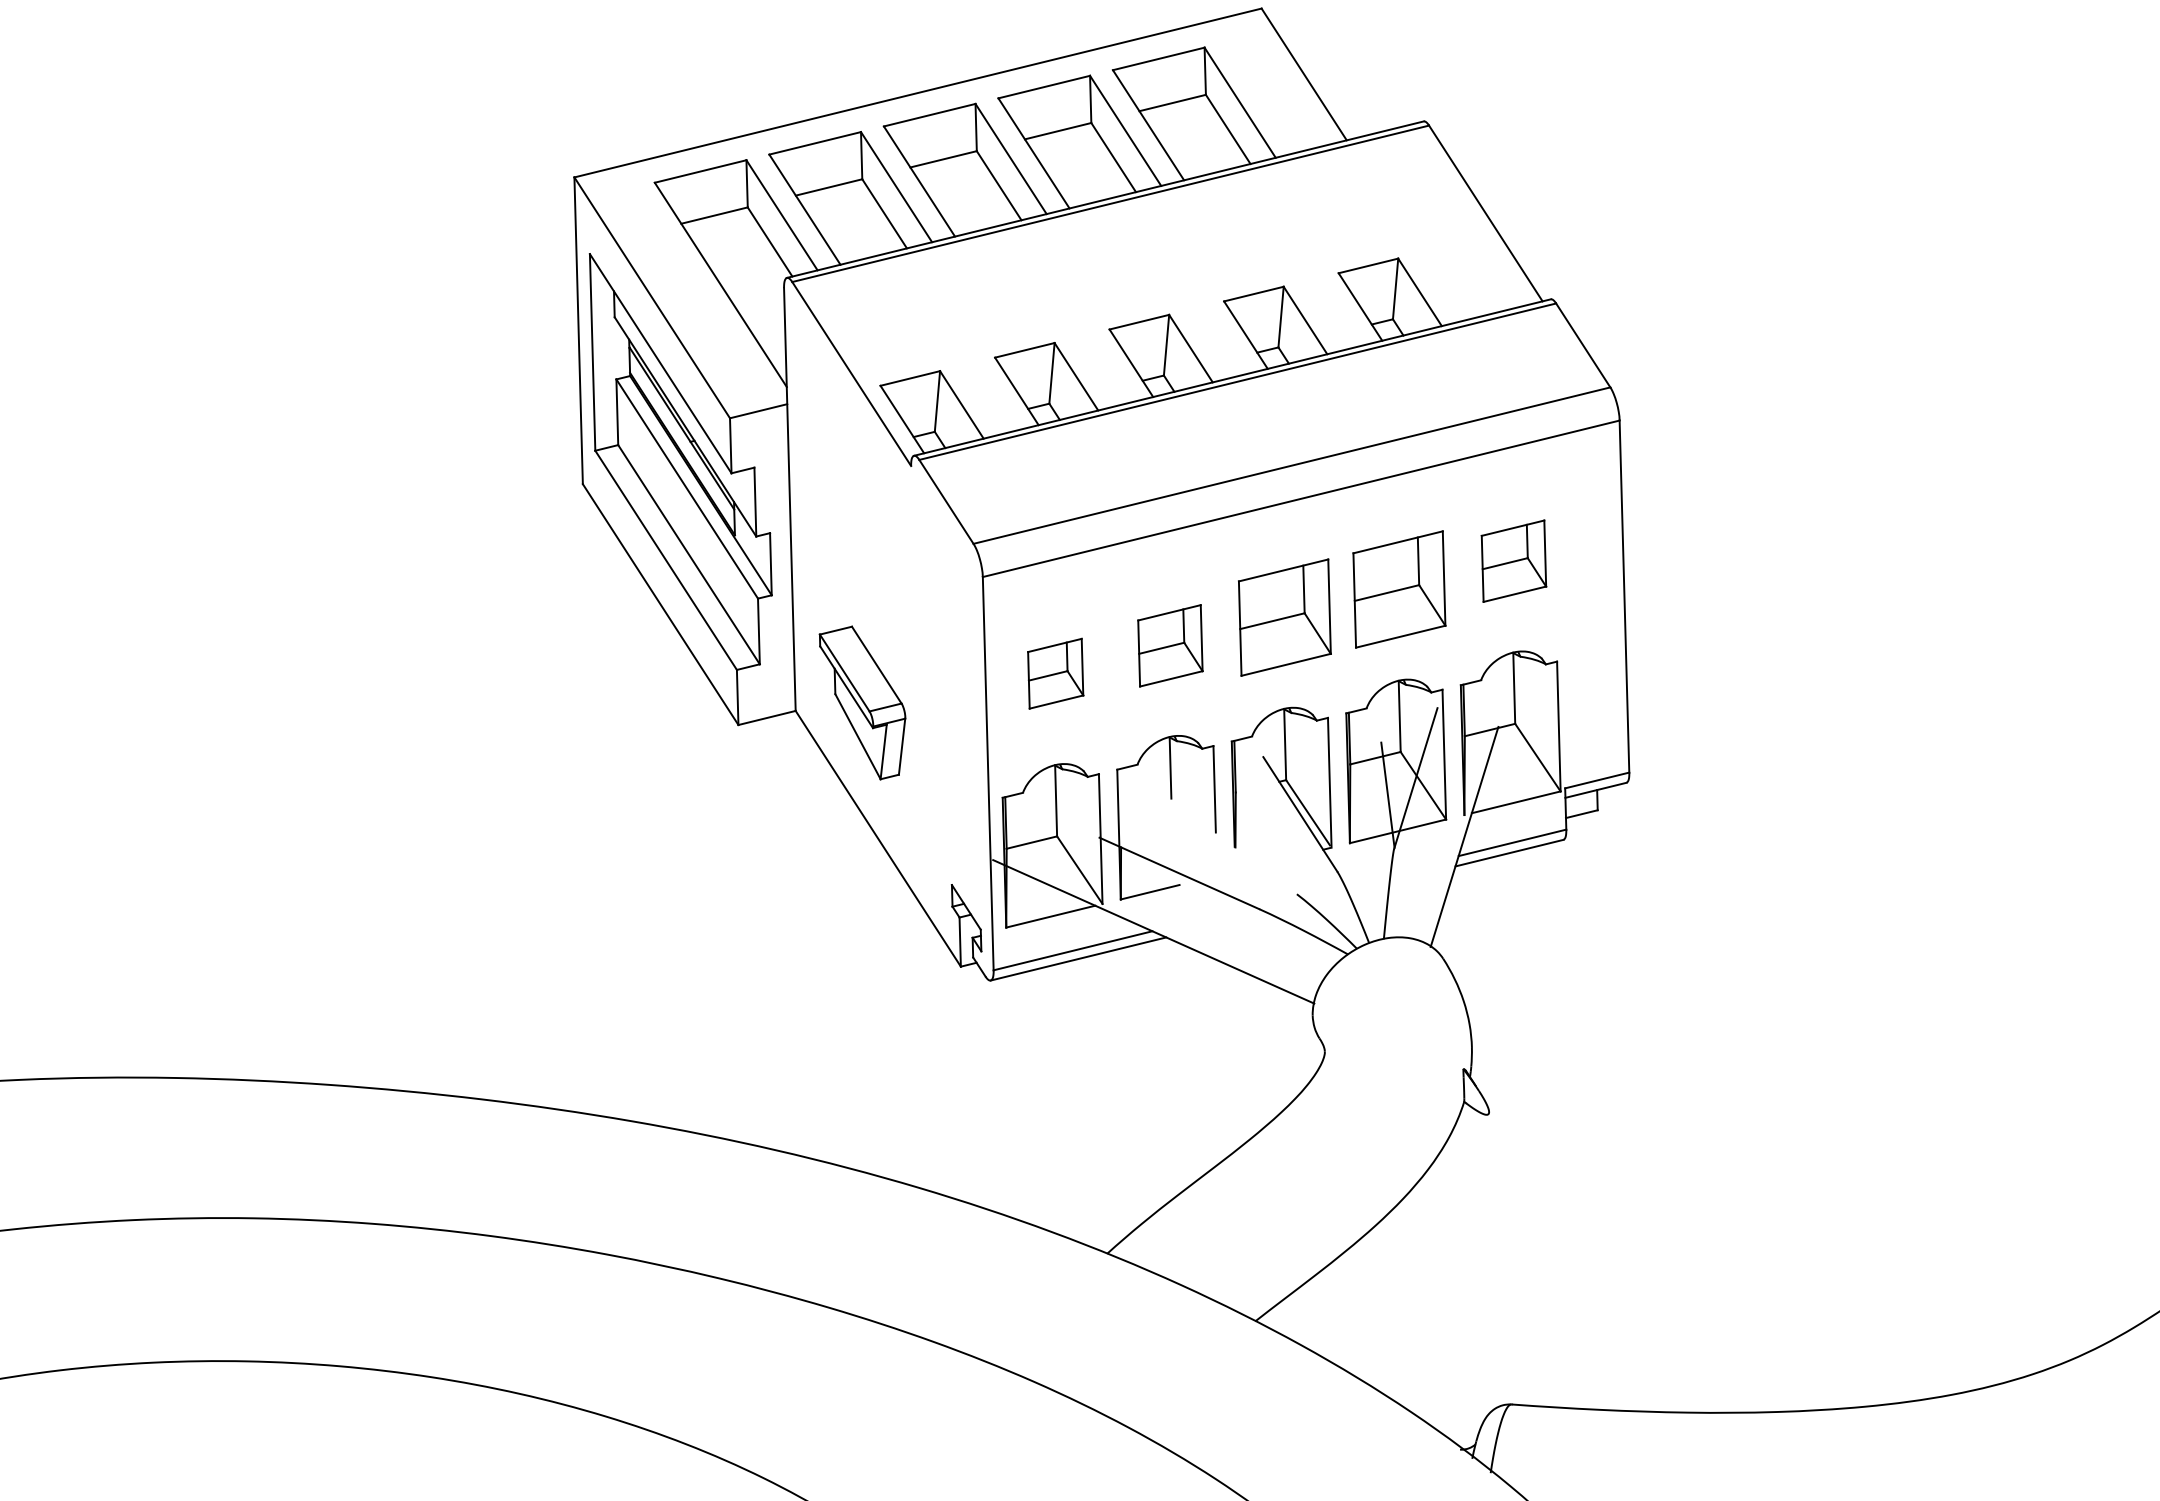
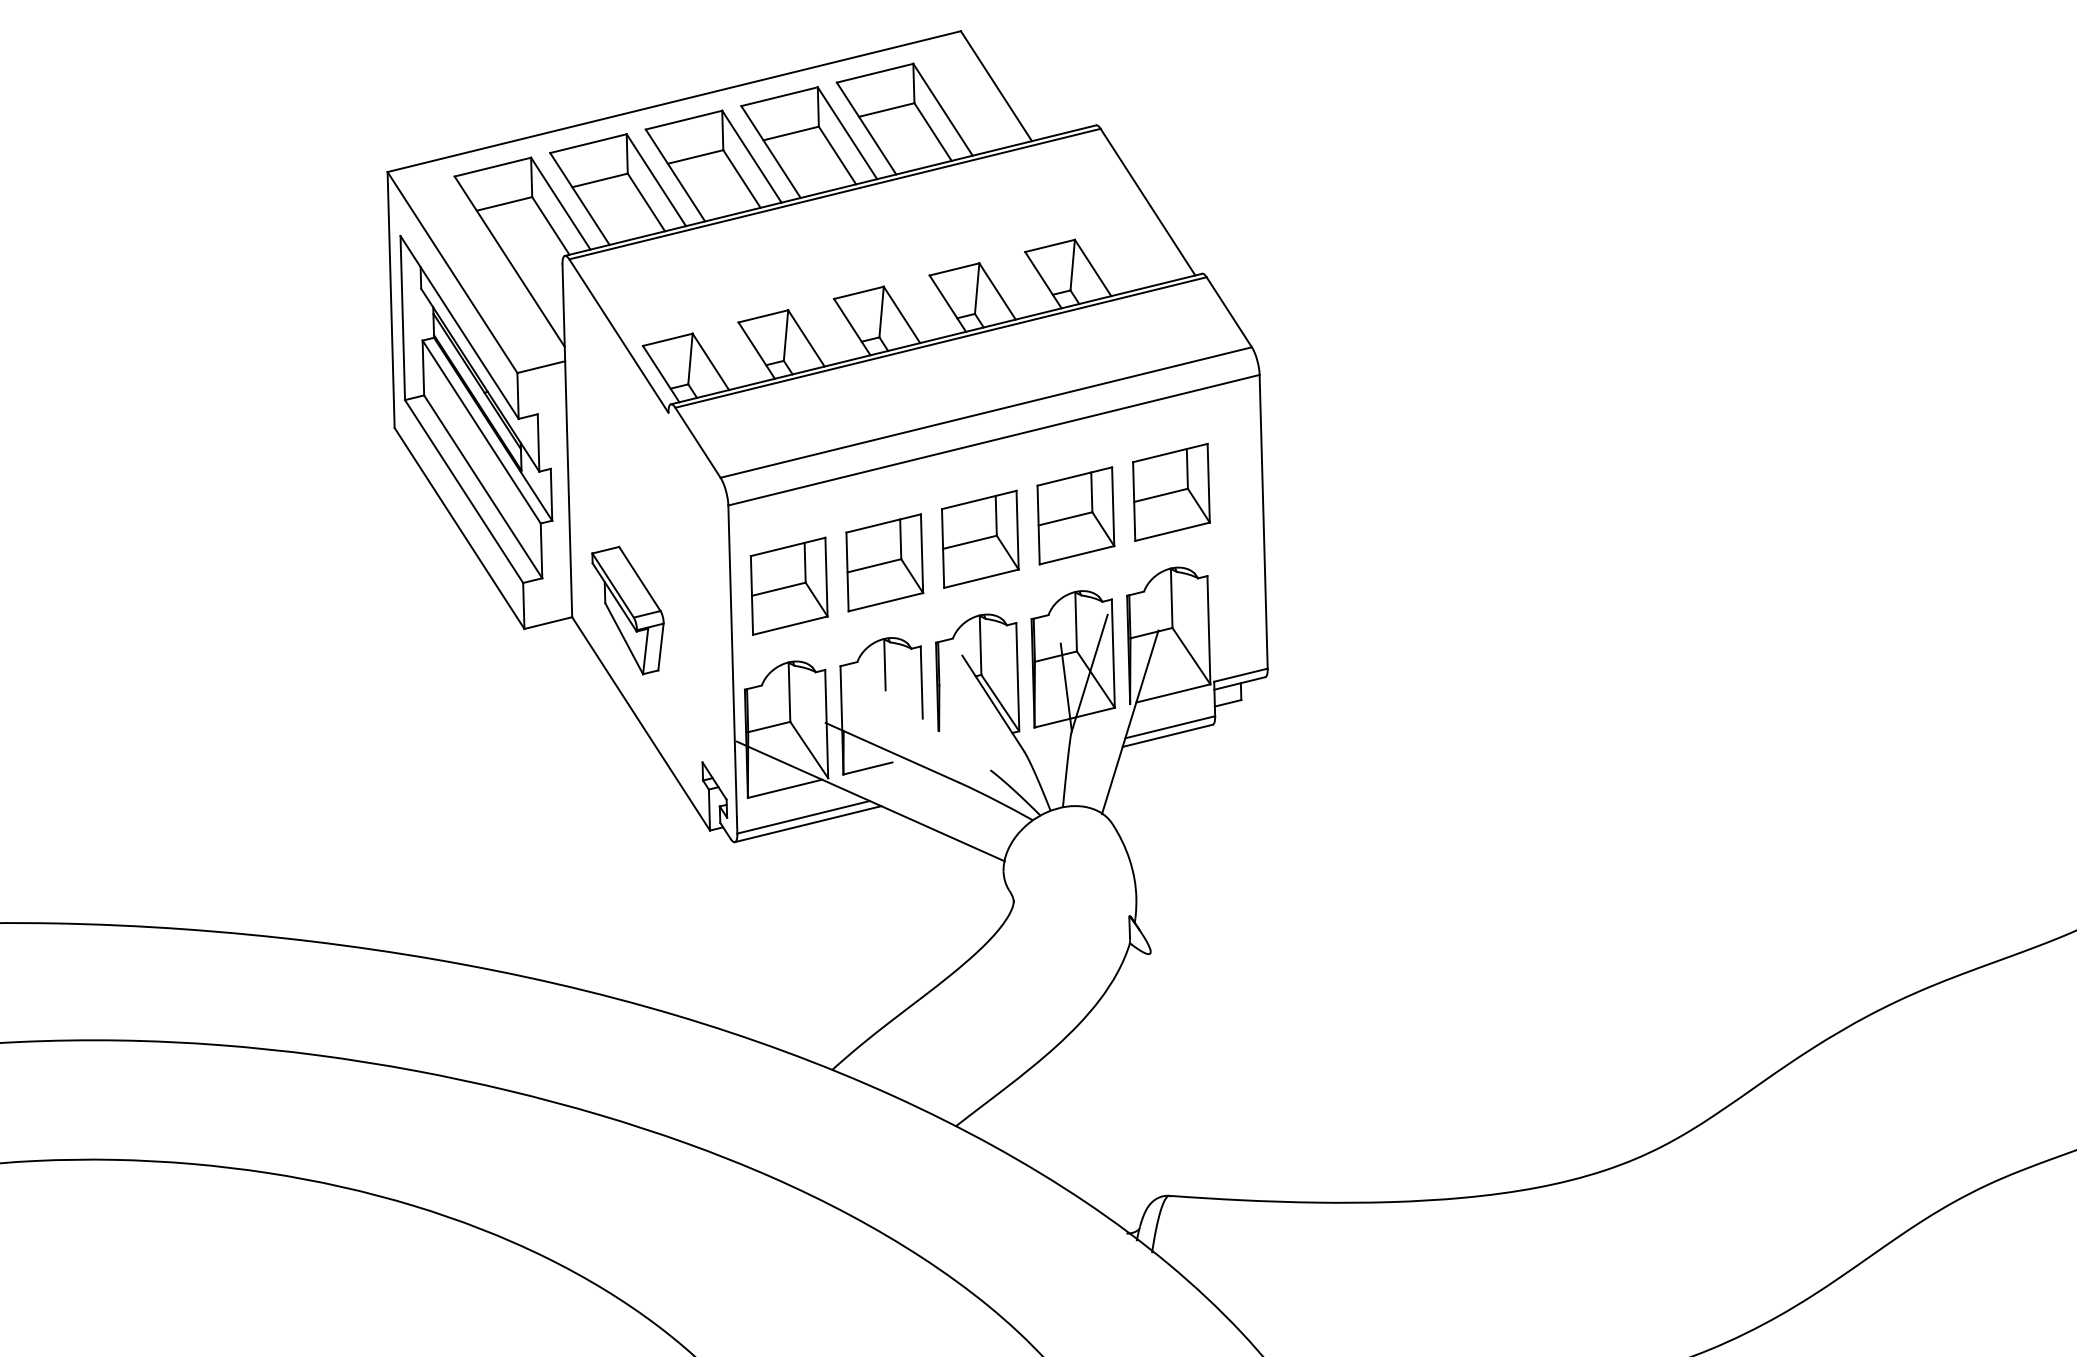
part: (1514, 560) -> (1171, 491), size x1.43
part: (1170, 645) -> (884, 562), size x1.43
part: (1054, 672) -> (788, 585), size x1.67

